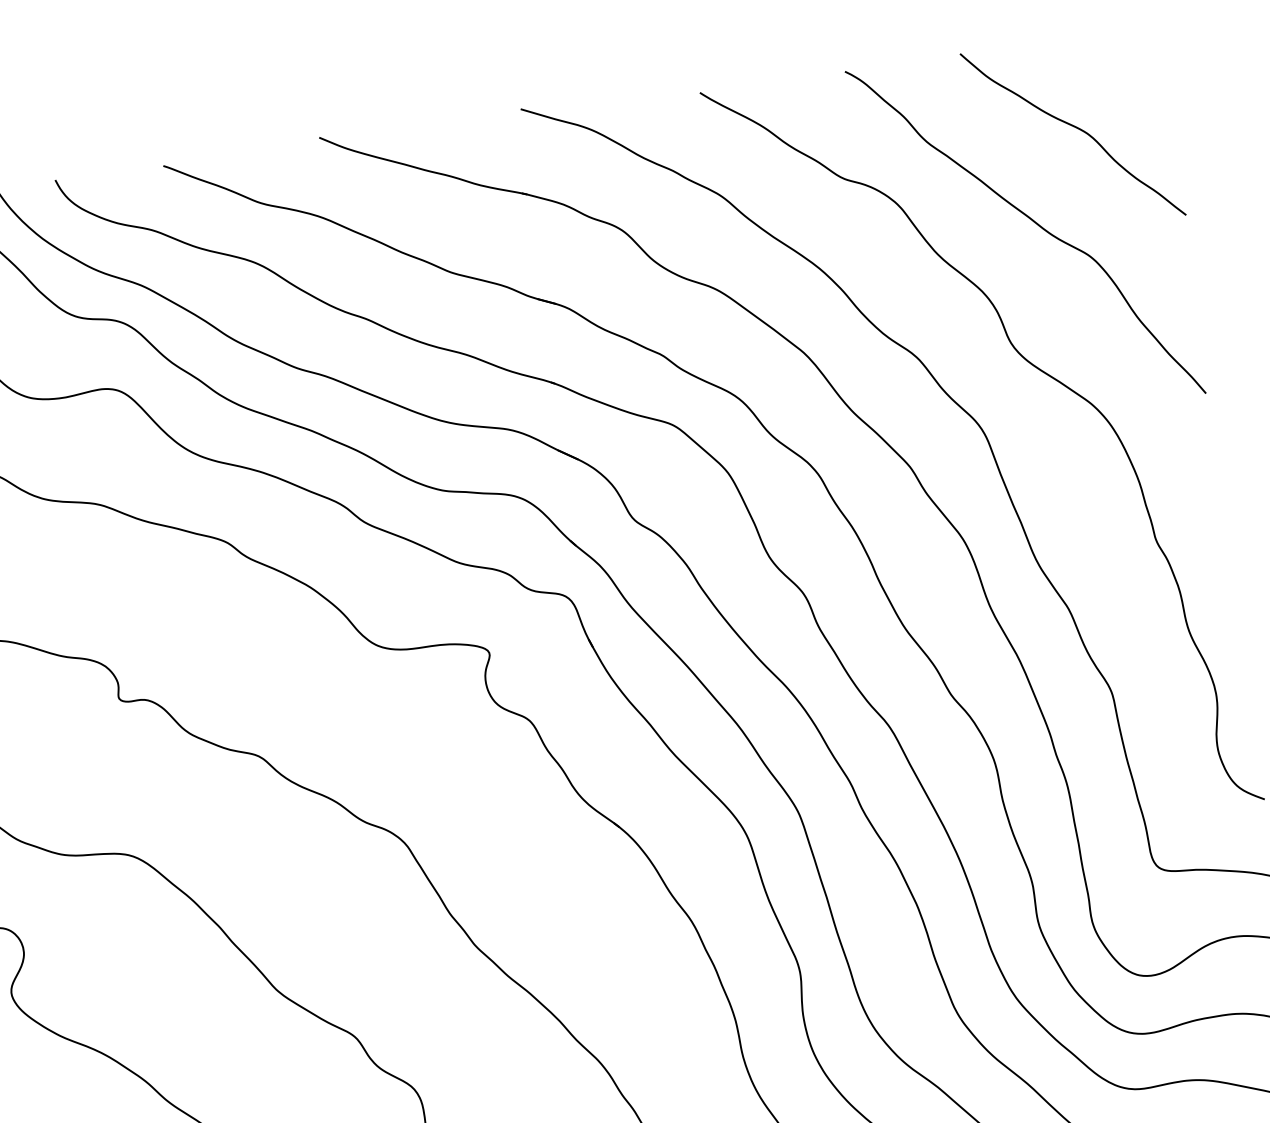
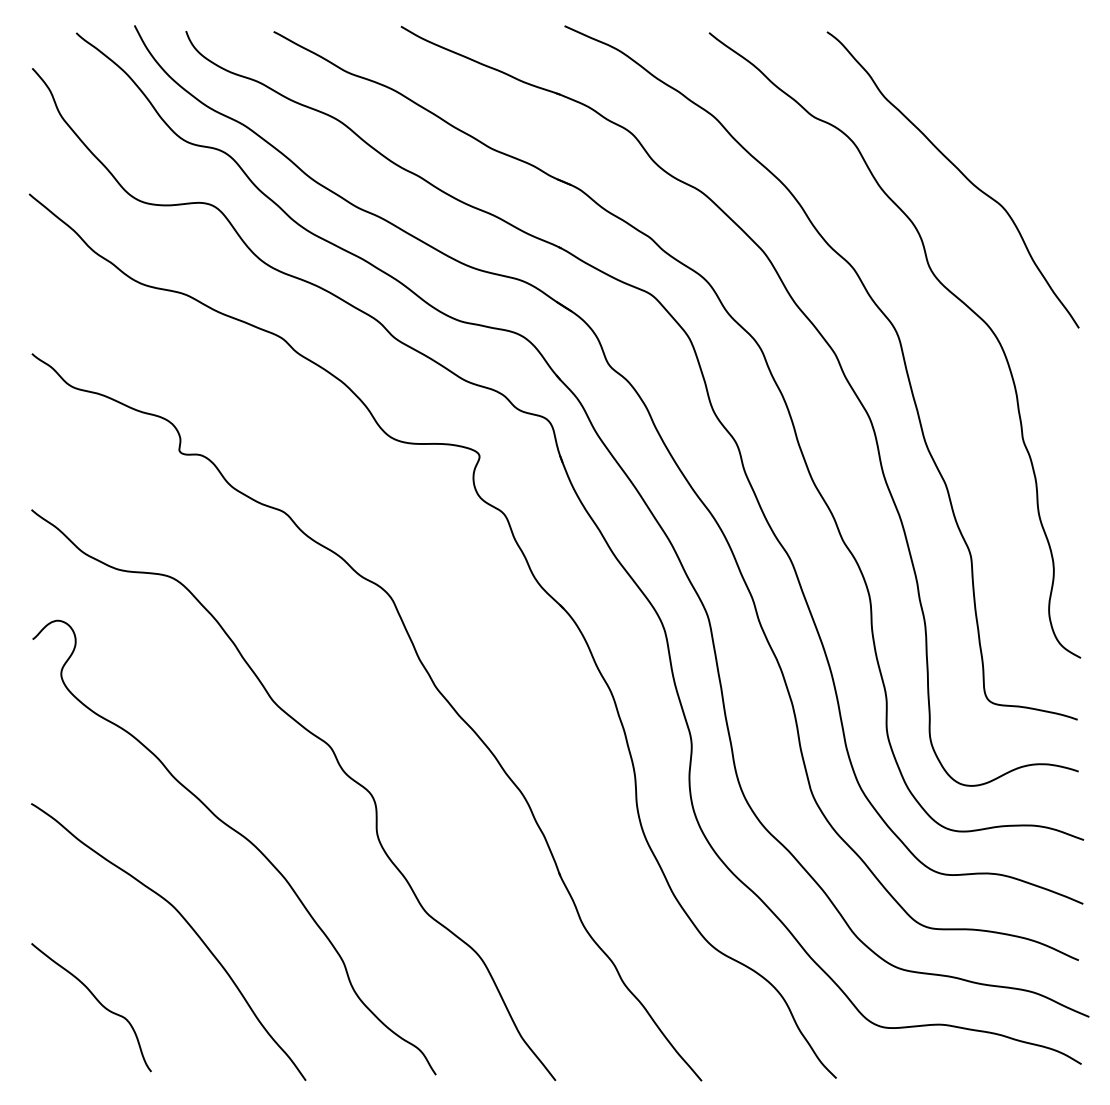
curve: (1074, 128) -> (1003, 102), removed

